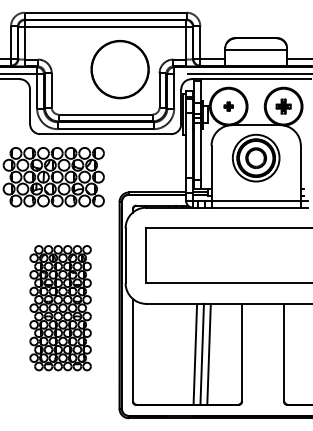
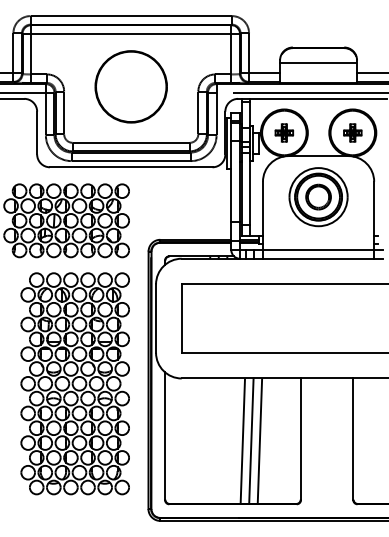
part: (119, 69) -> (130, 86), moved
part: (228, 106) -> (284, 132), size x1.67
part: (60, 307) -> (74, 383), size x1.43

